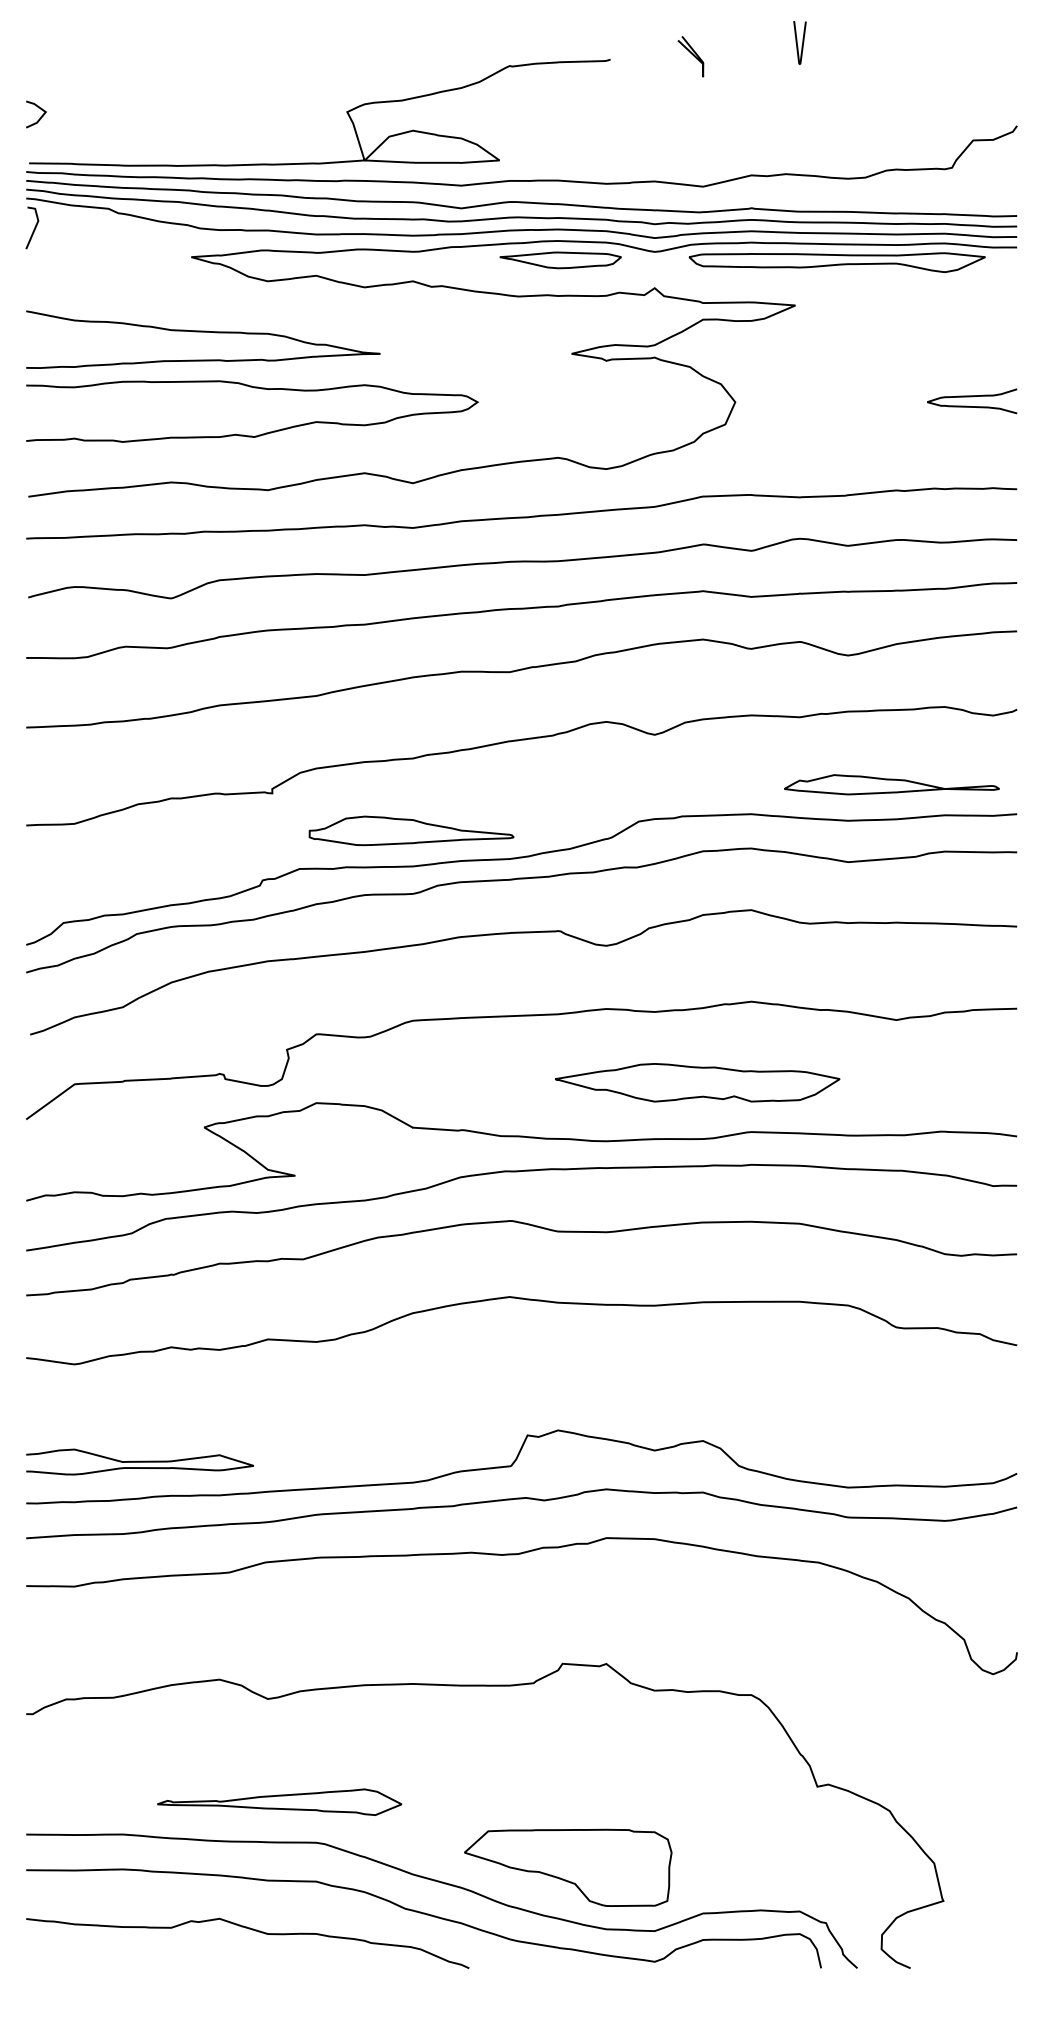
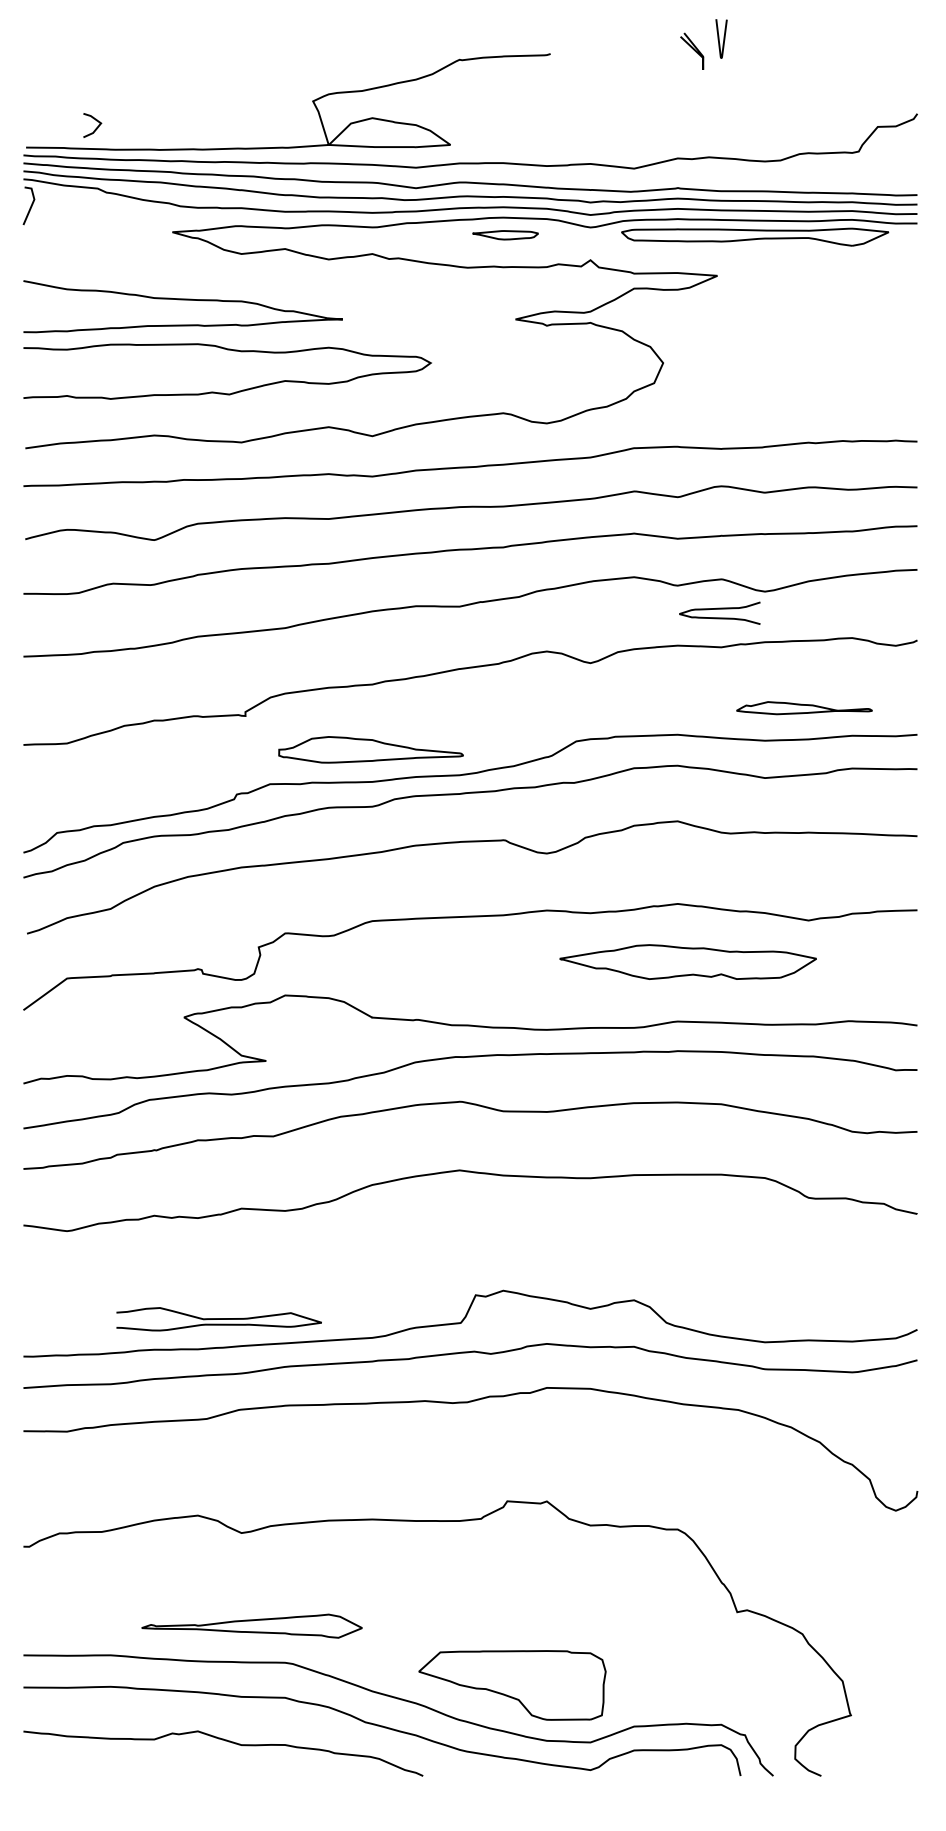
curve: (691, 54) -> (692, 49), moved
line: (39, 117) -> (95, 128), moved
part: (560, 260) -> (505, 235), size x0.6
curve: (971, 397) -> (719, 609), moved
part: (891, 783) -> (804, 707), size x0.7
part: (696, 1082) -> (687, 961), moved
curve: (139, 1462) -> (218, 1319), moved

